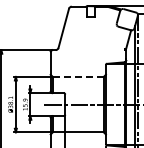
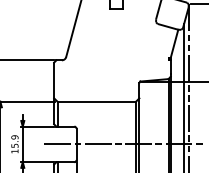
line: (78, 76) -> (97, 101), dashed -> solid

